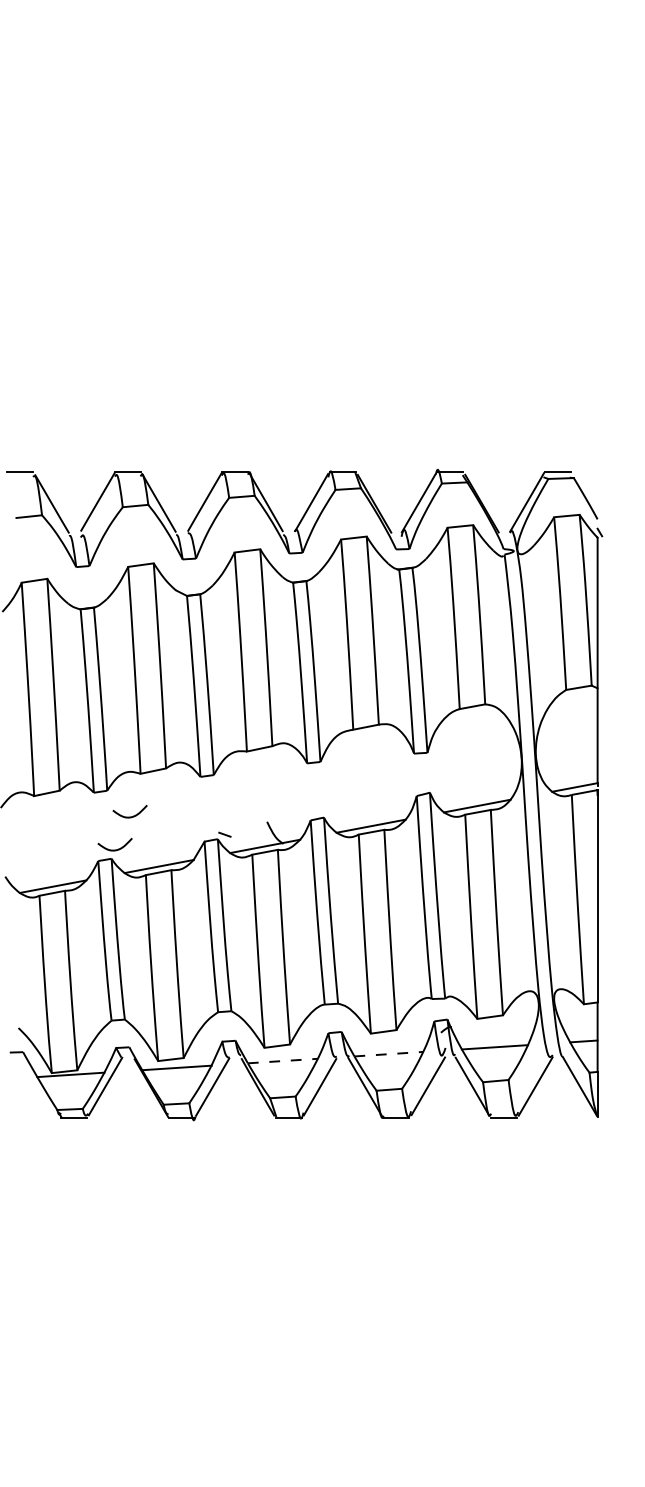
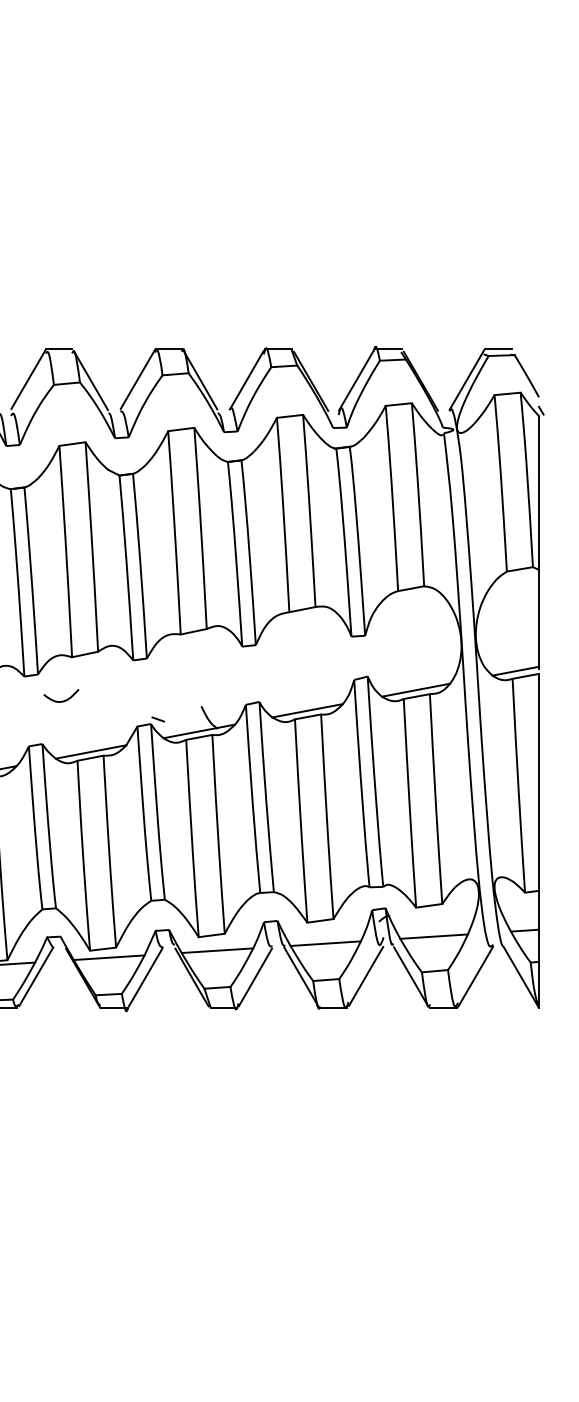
curve: (114, 849) -> (45, 734), removed
line: (389, 1054) -> (326, 943), dashed -> solid
line: (283, 1061) -> (218, 951), dashed -> solid

